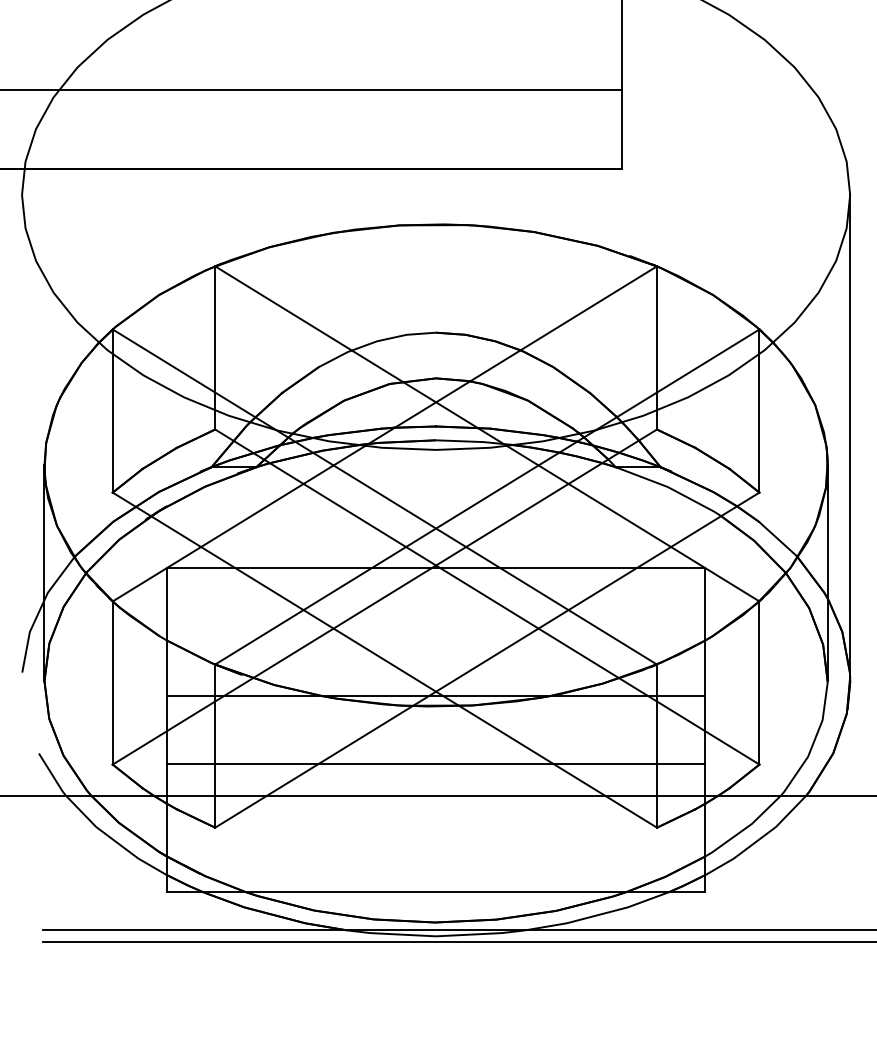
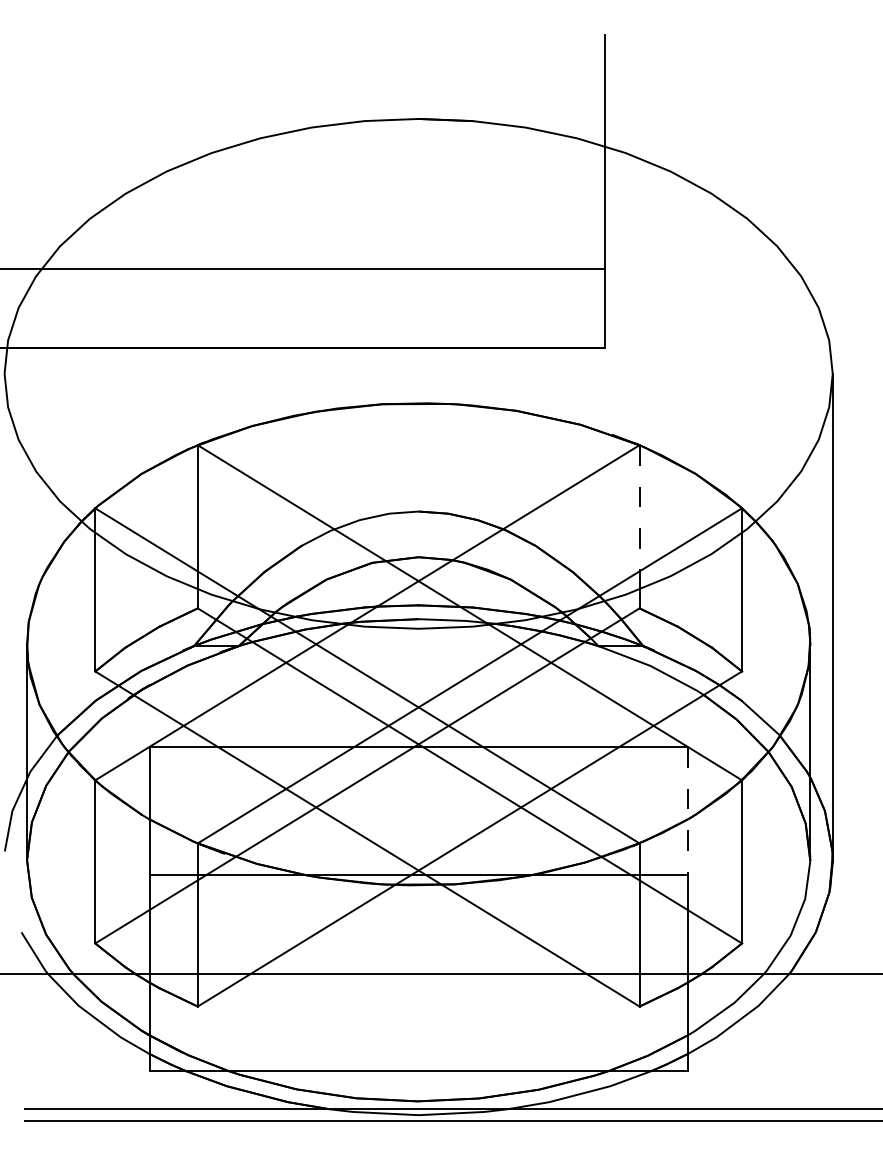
line: (656, 329) -> (639, 508), solid -> dashed
line: (704, 632) -> (687, 811), solid -> dashed
line: (435, 764) -> (418, 943), removed

